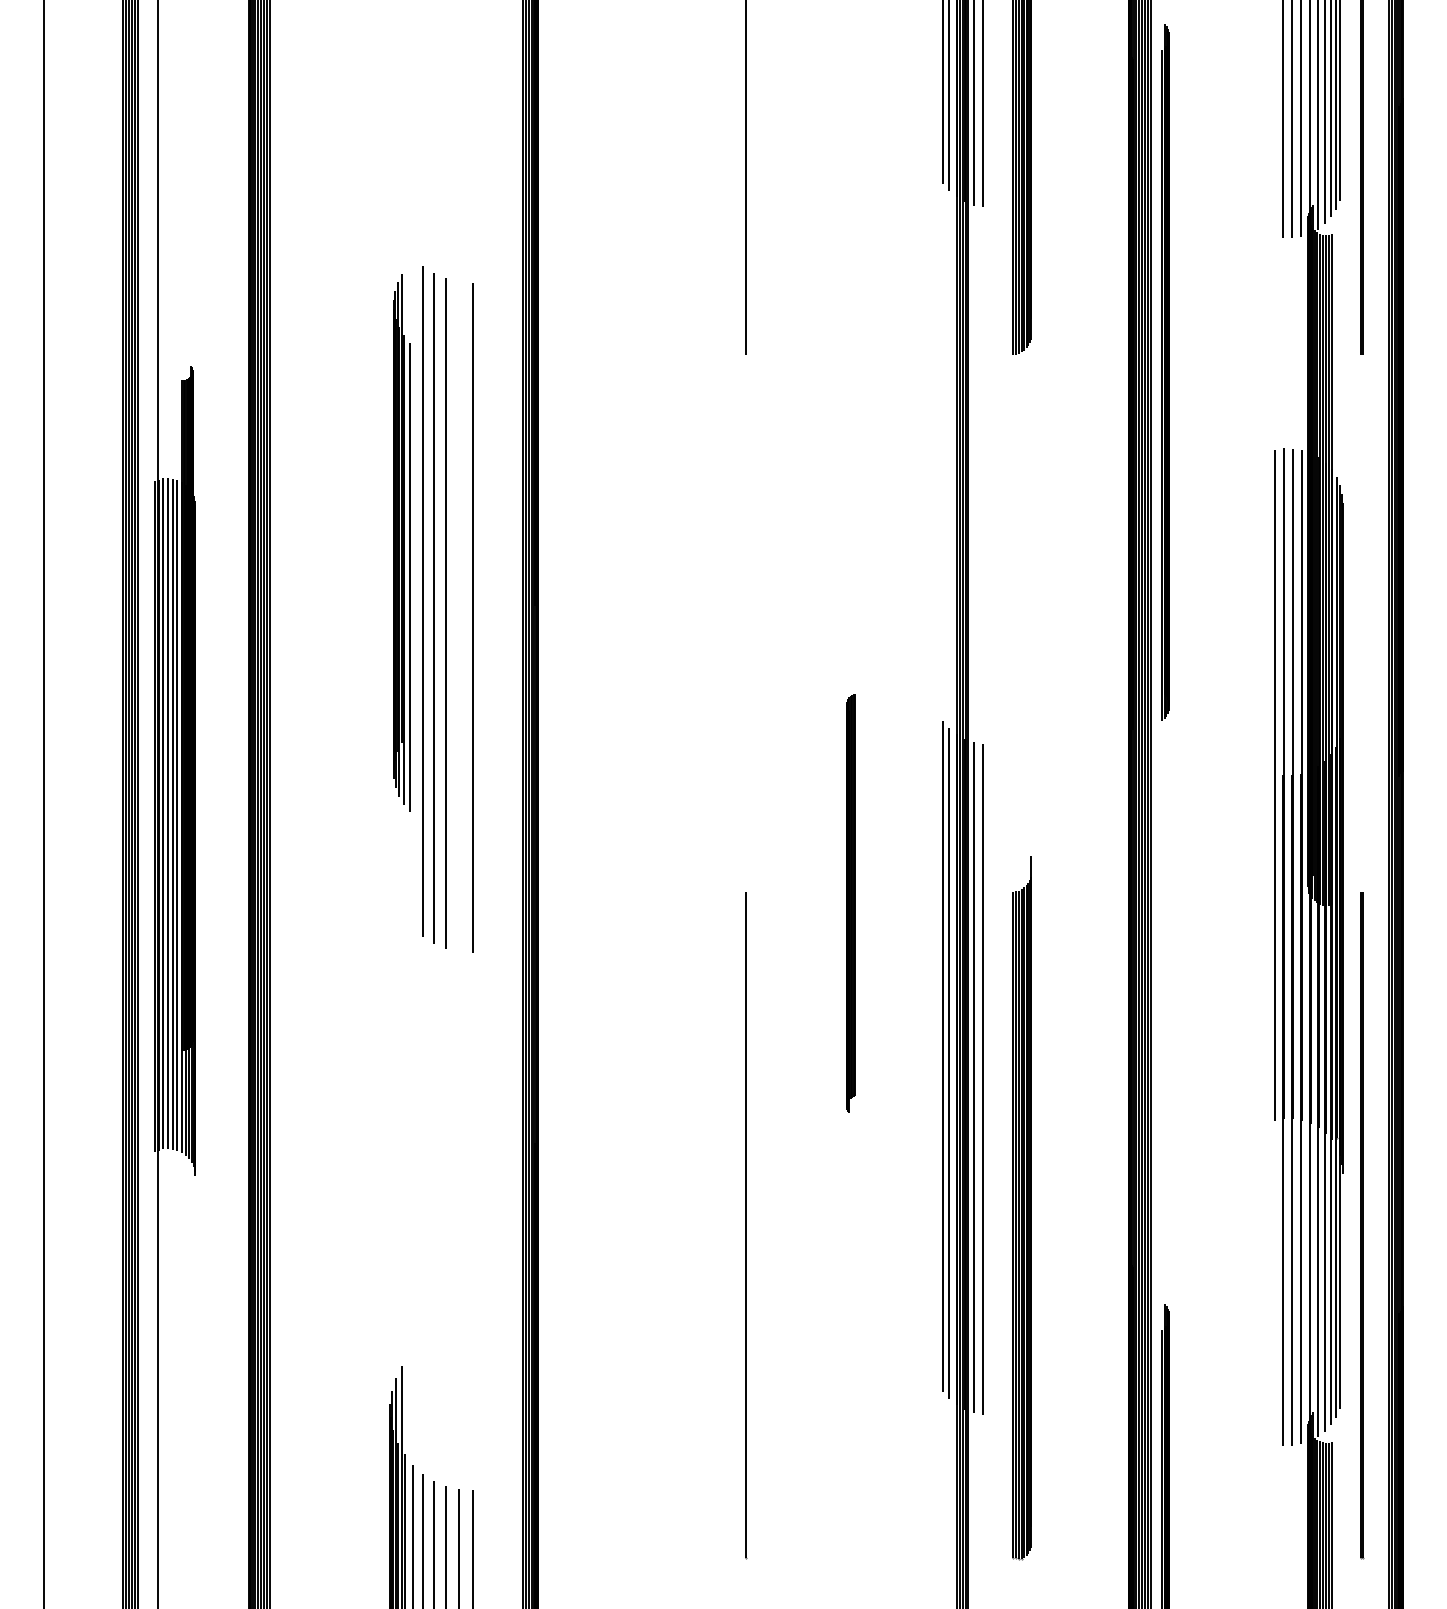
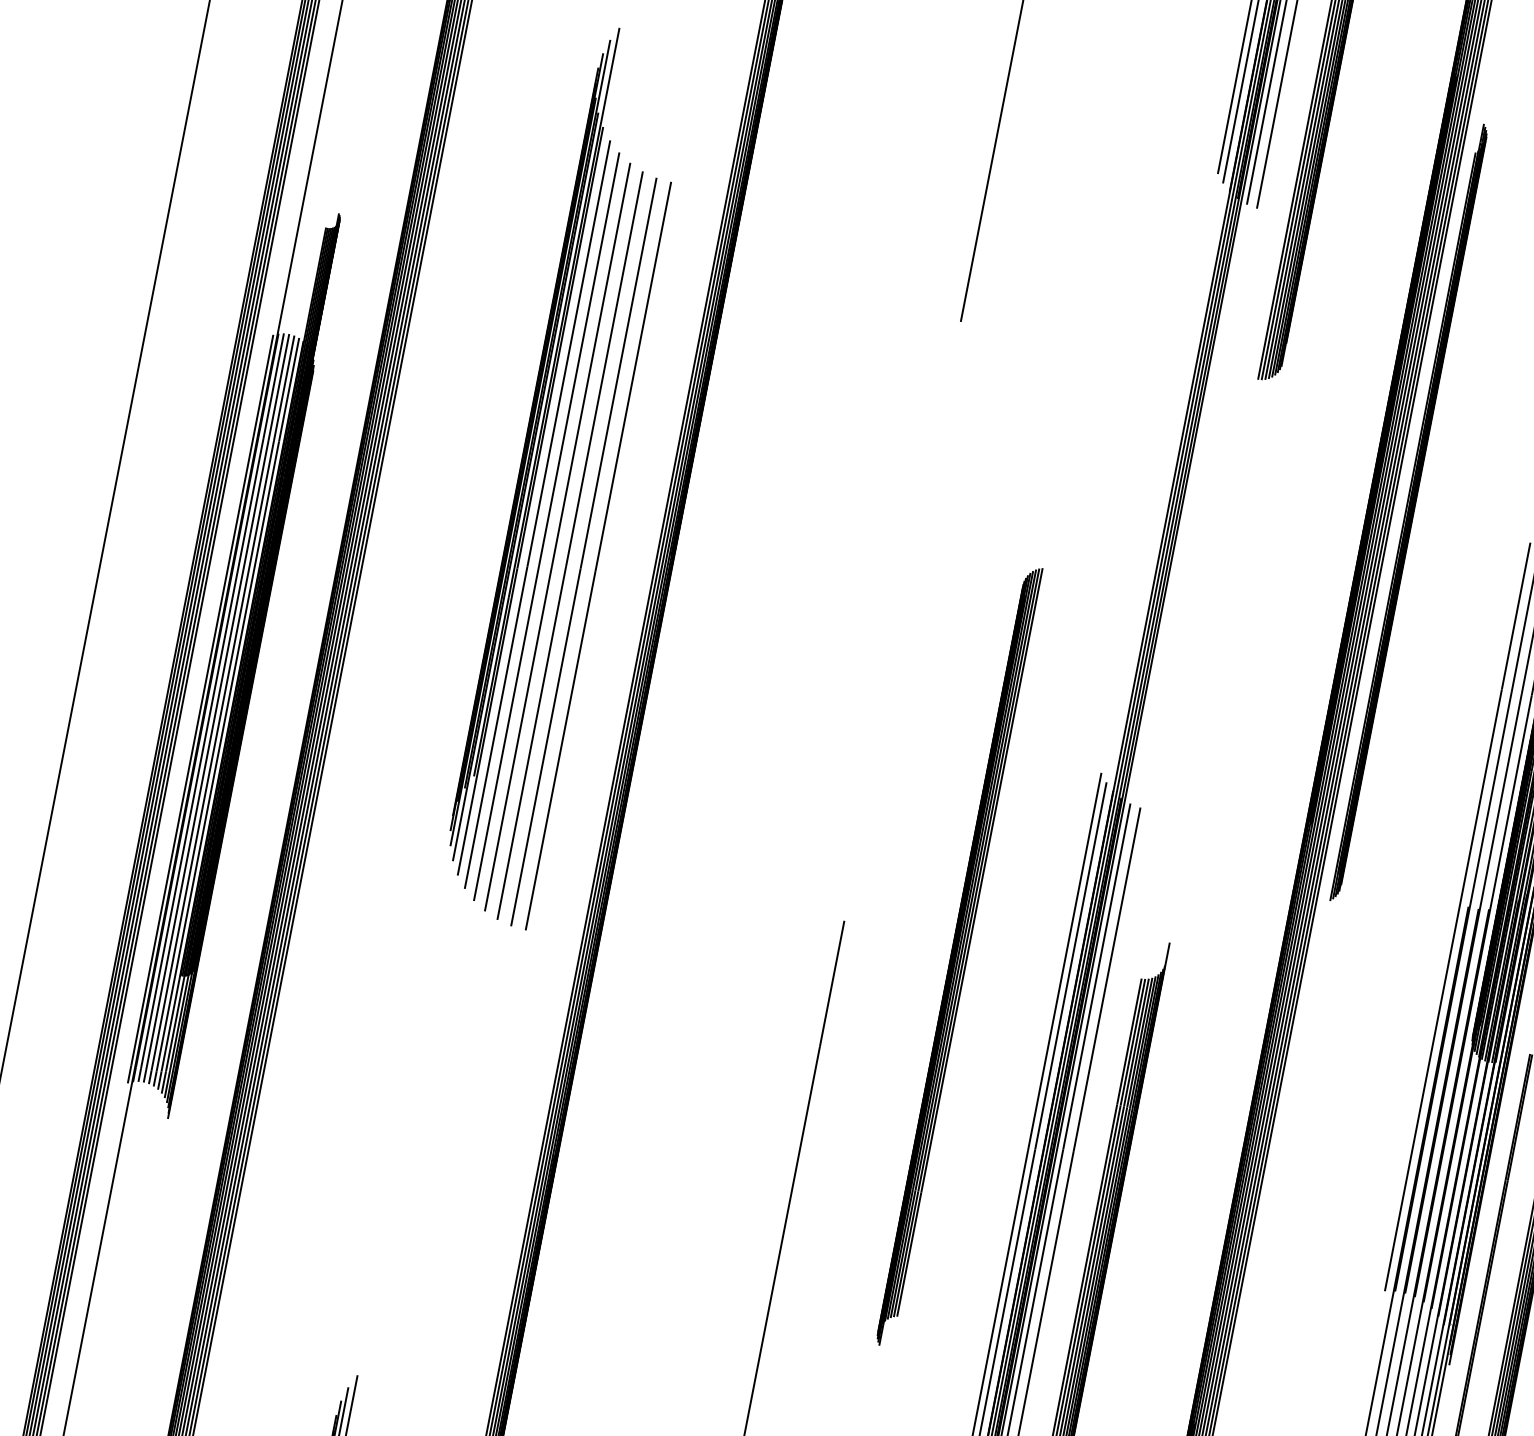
part: (1165, 372) -> (1409, 512), moved
part: (401, 542) -> (535, 456), size x1.43
line: (458, 616) -> (583, 551), added
part: (850, 903) -> (958, 956), size x1.67

